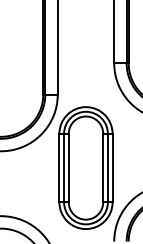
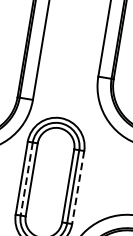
line: (64, 168) -> (27, 179), solid -> dashed
line: (112, 168) -> (78, 187), solid -> dashed

